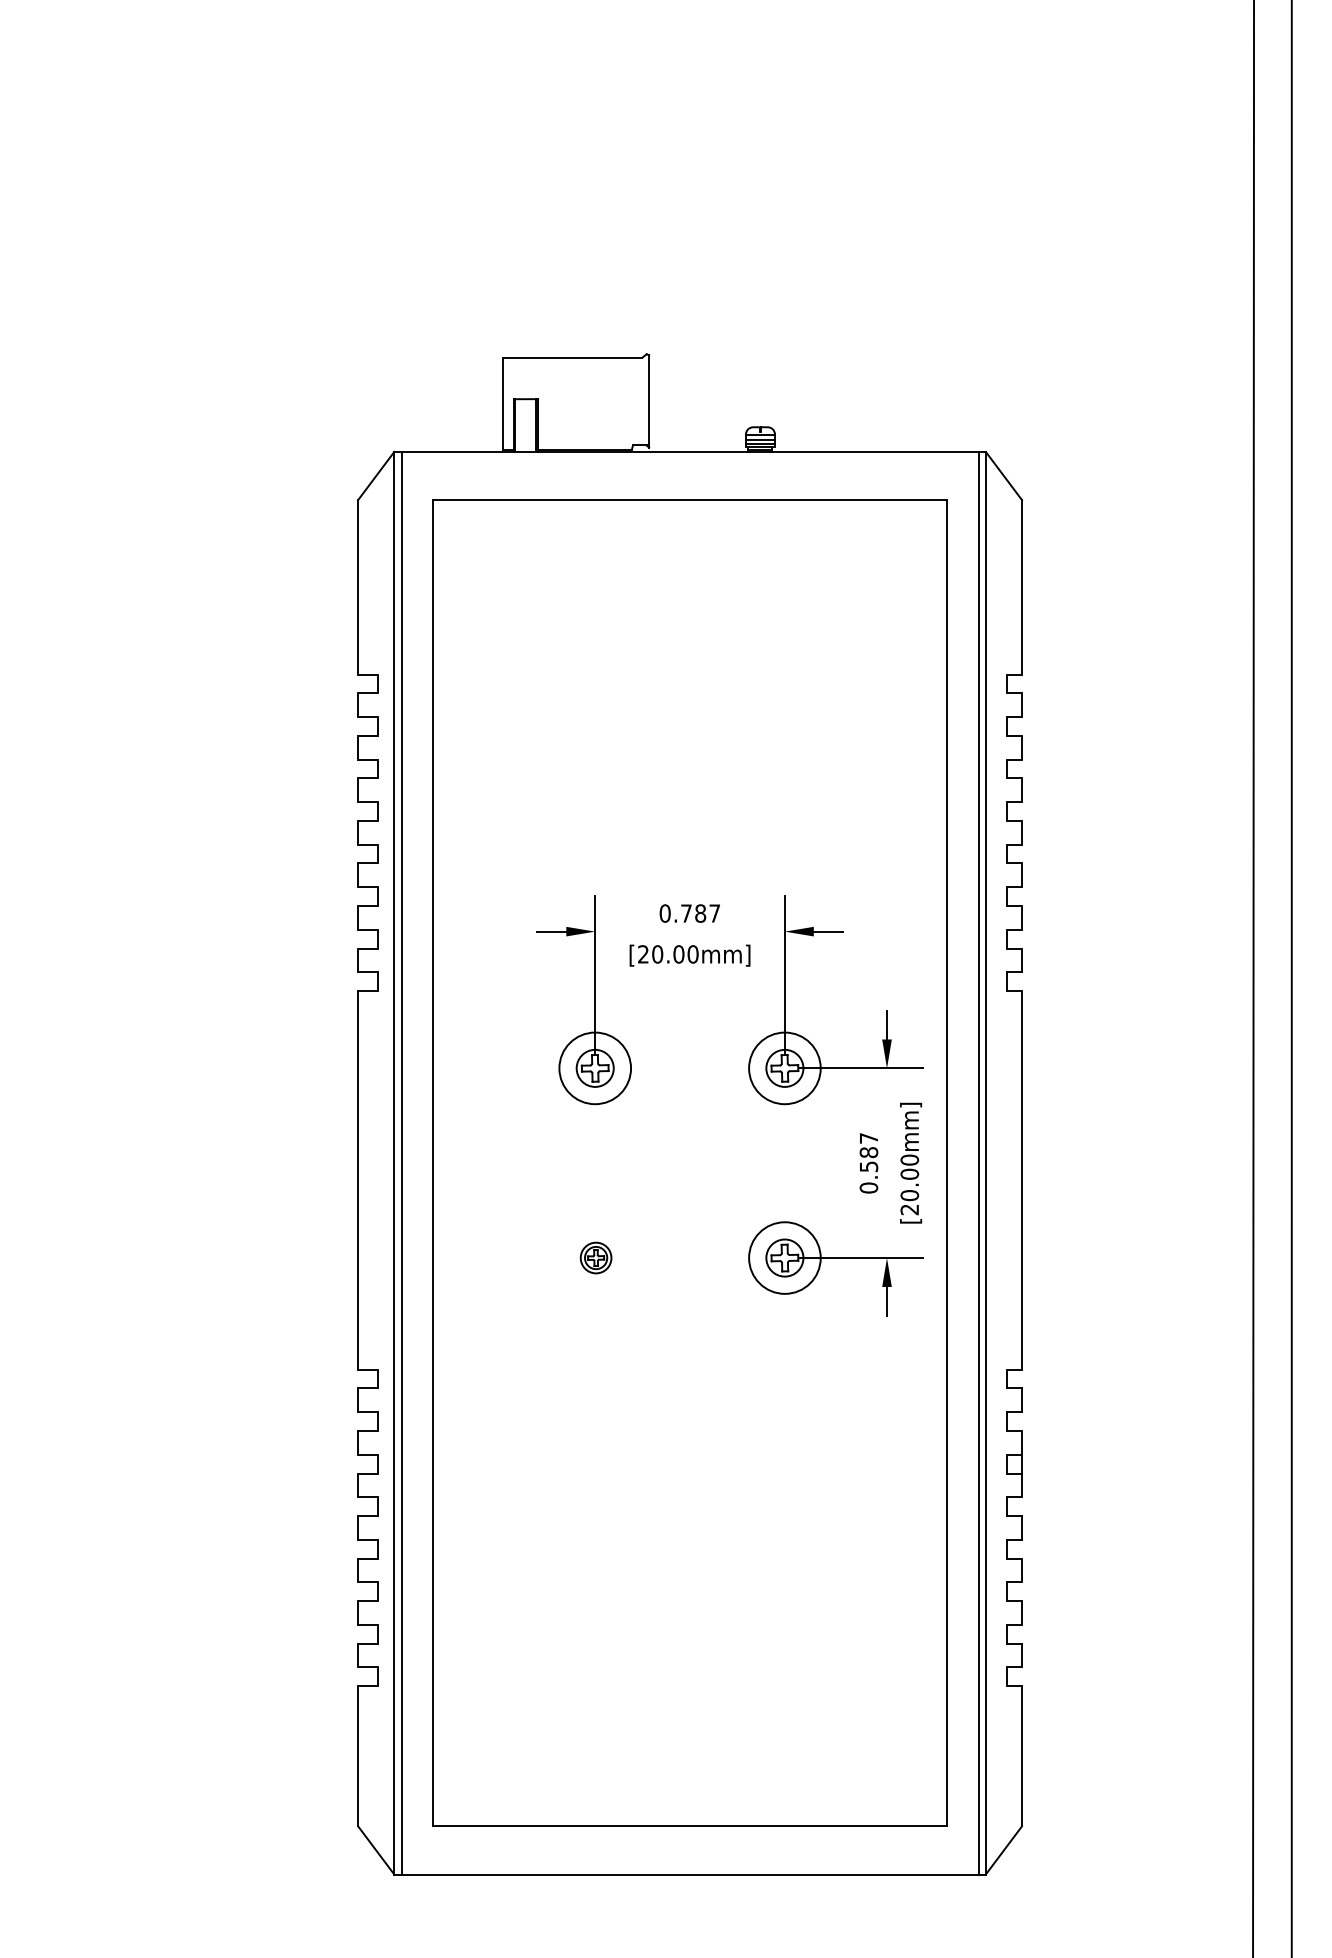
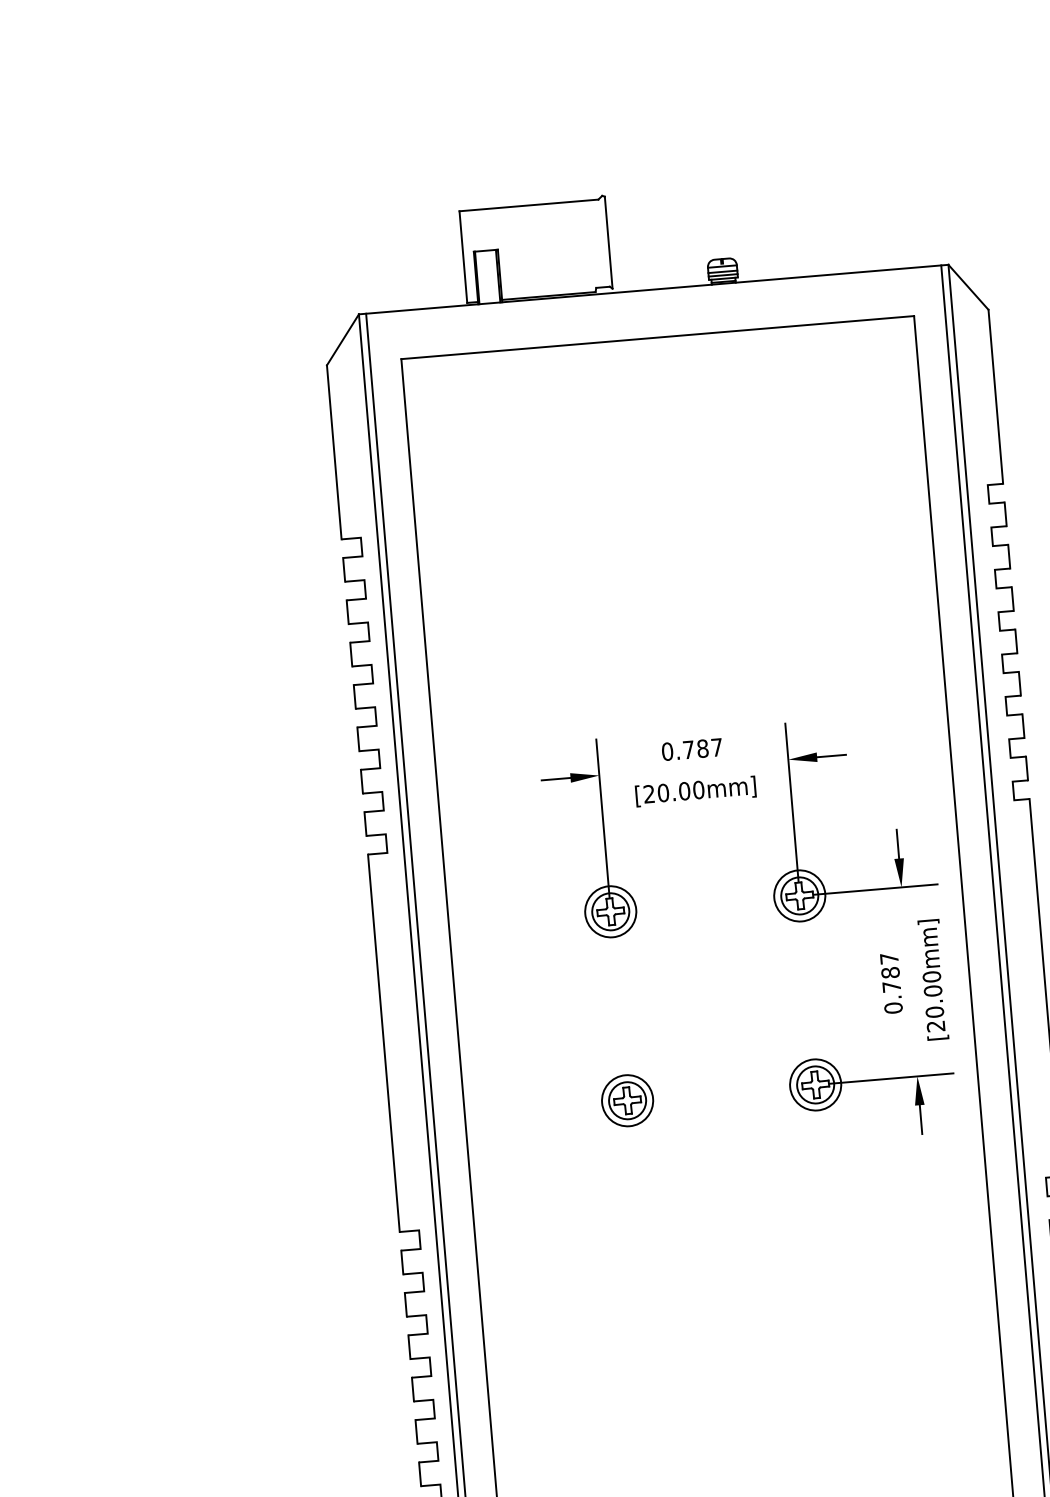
circle: (594, 1067) -> (609, 910), size x0.71
circle: (784, 1067) -> (799, 895), size x0.71
text: (869, 1166) -> (892, 986), 0.587 -> 0.787
part: (595, 1257) -> (626, 1100), size x1.67
circle: (784, 1257) -> (815, 1084), size x0.71

